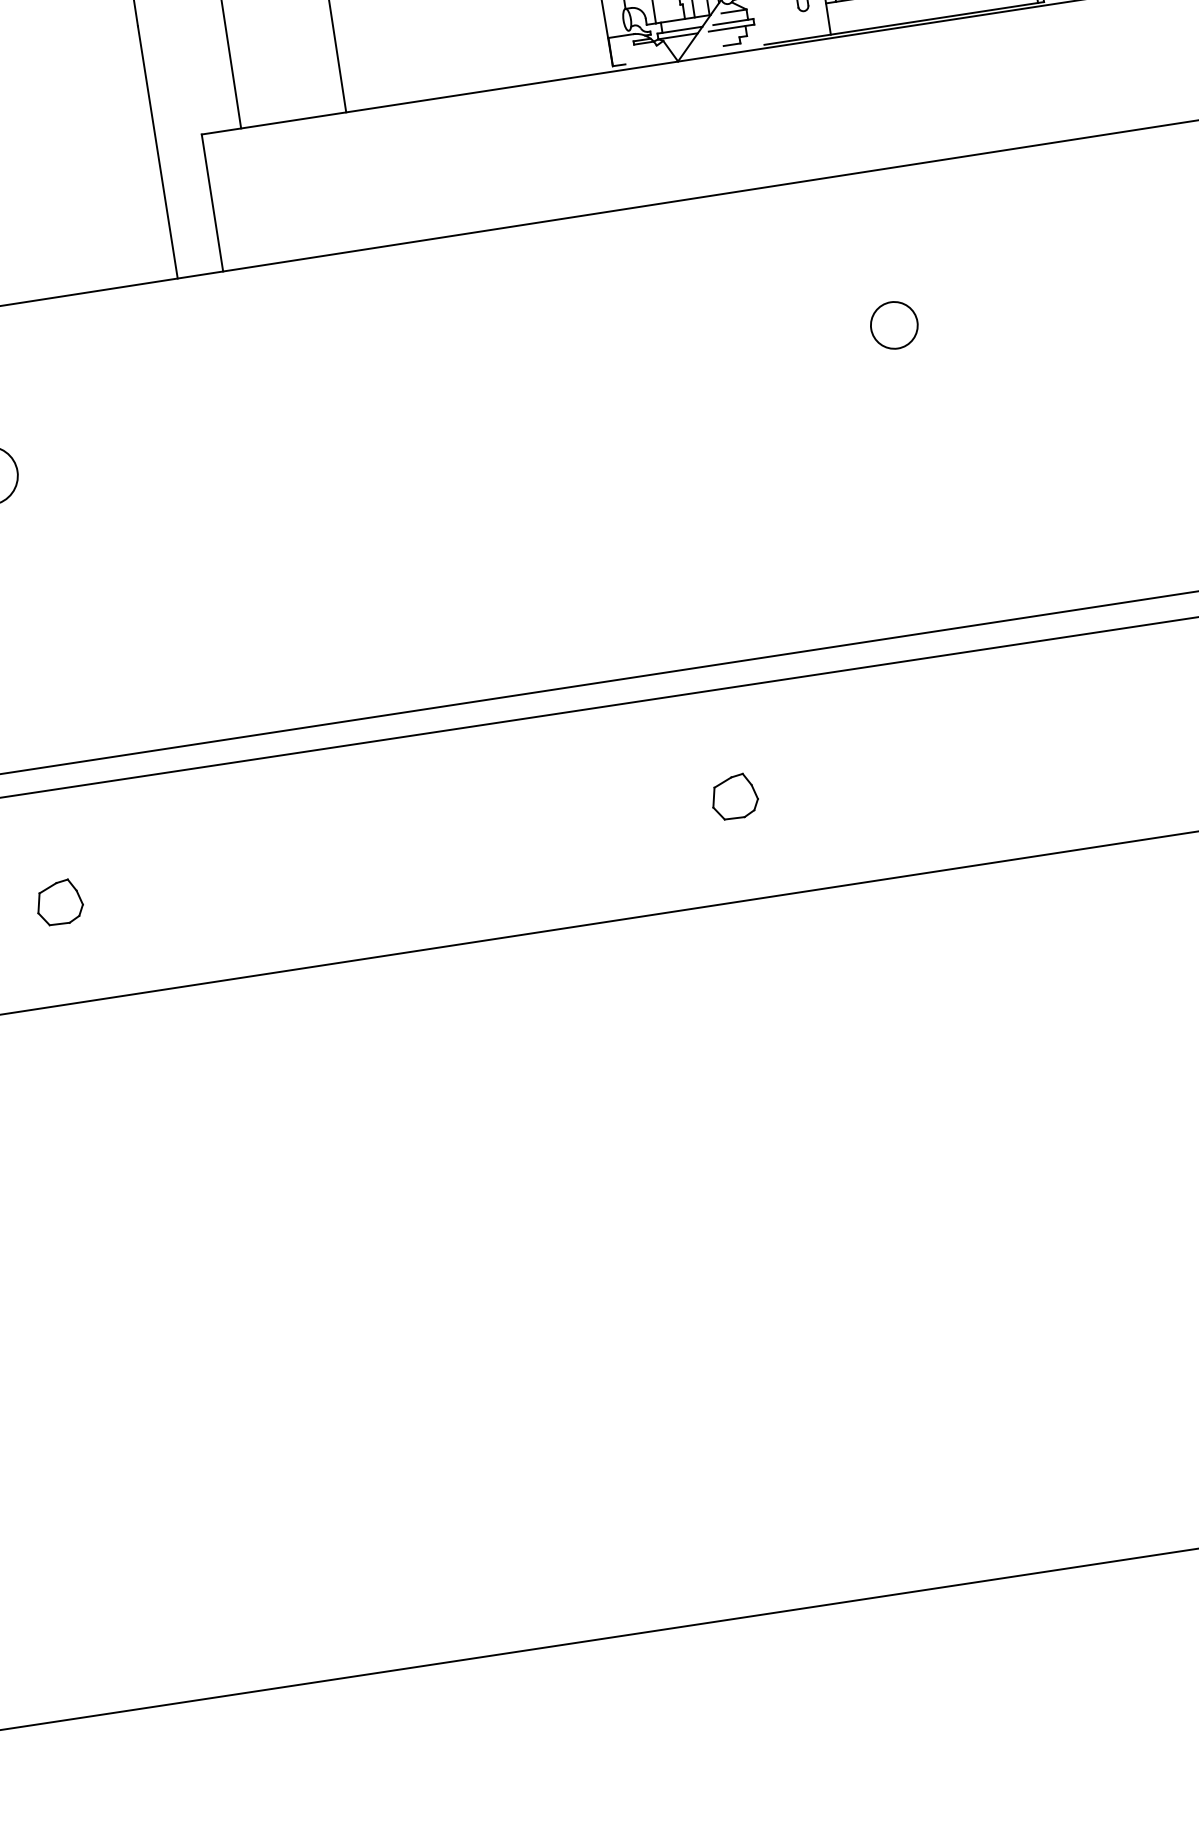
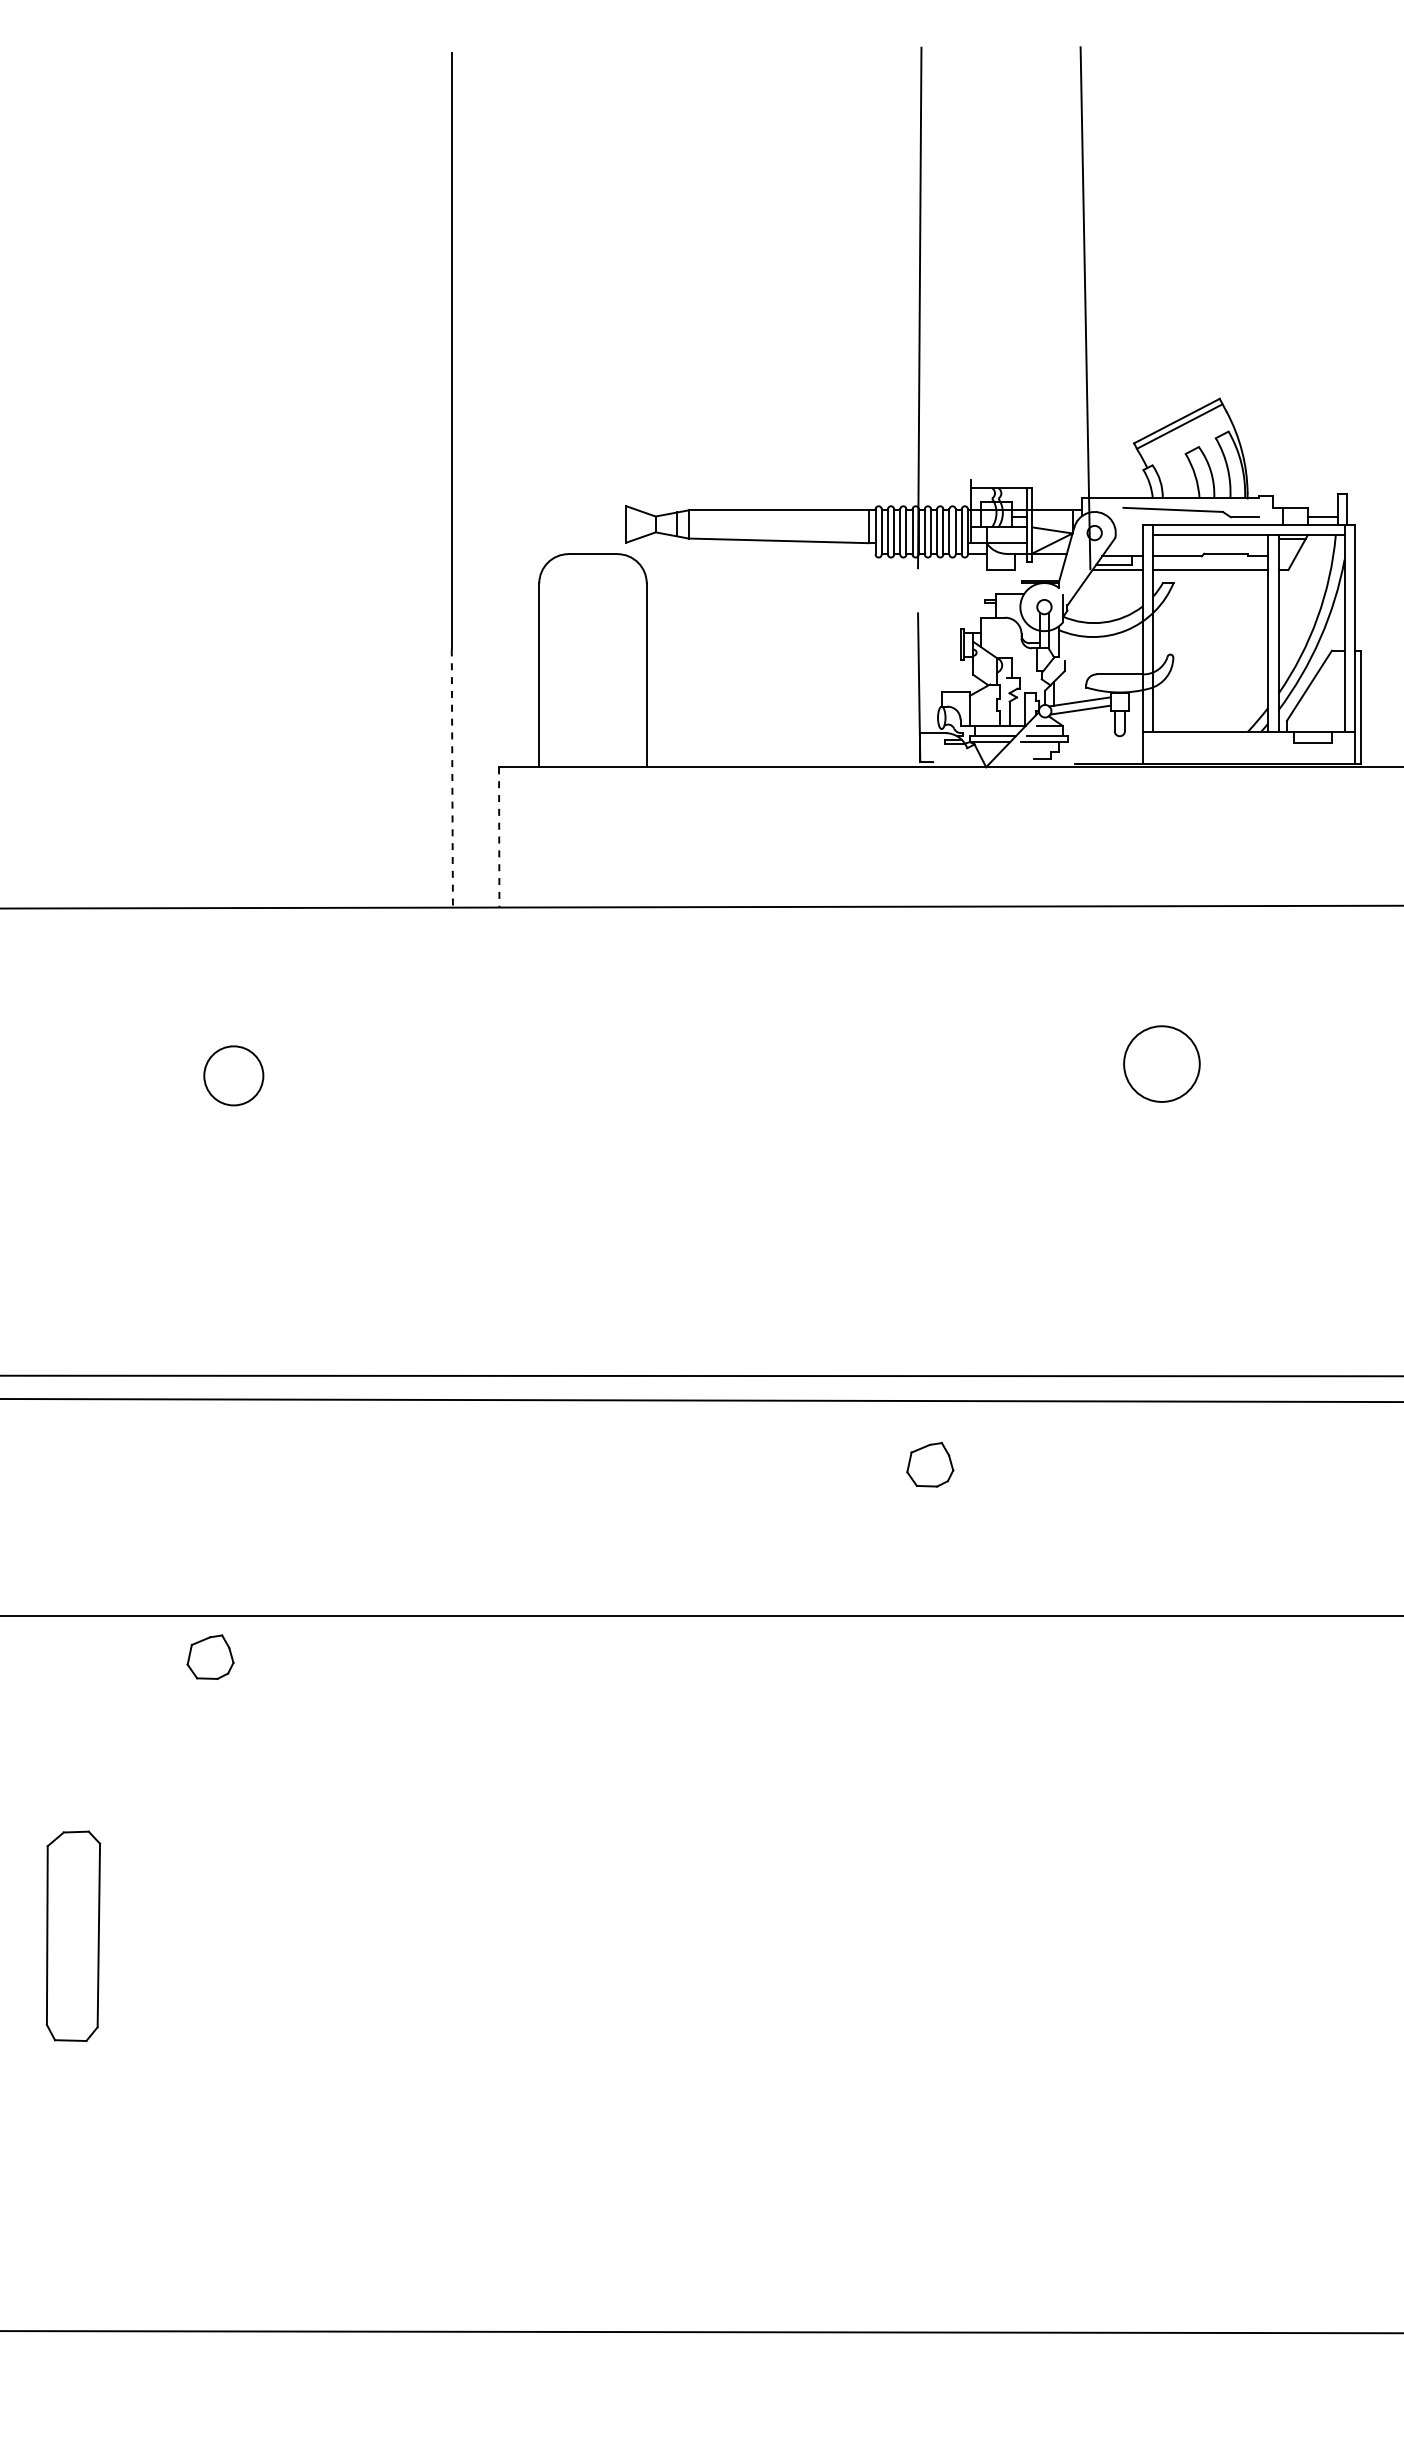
line: (158, 153) -> (452, 779), solid -> dashed
line: (212, 203) -> (499, 837), solid -> dashed
circle: (893, 324) -> (1161, 1063), size x1.6
part: (734, 796) -> (930, 1464), moved
part: (59, 901) -> (210, 1656), moved

